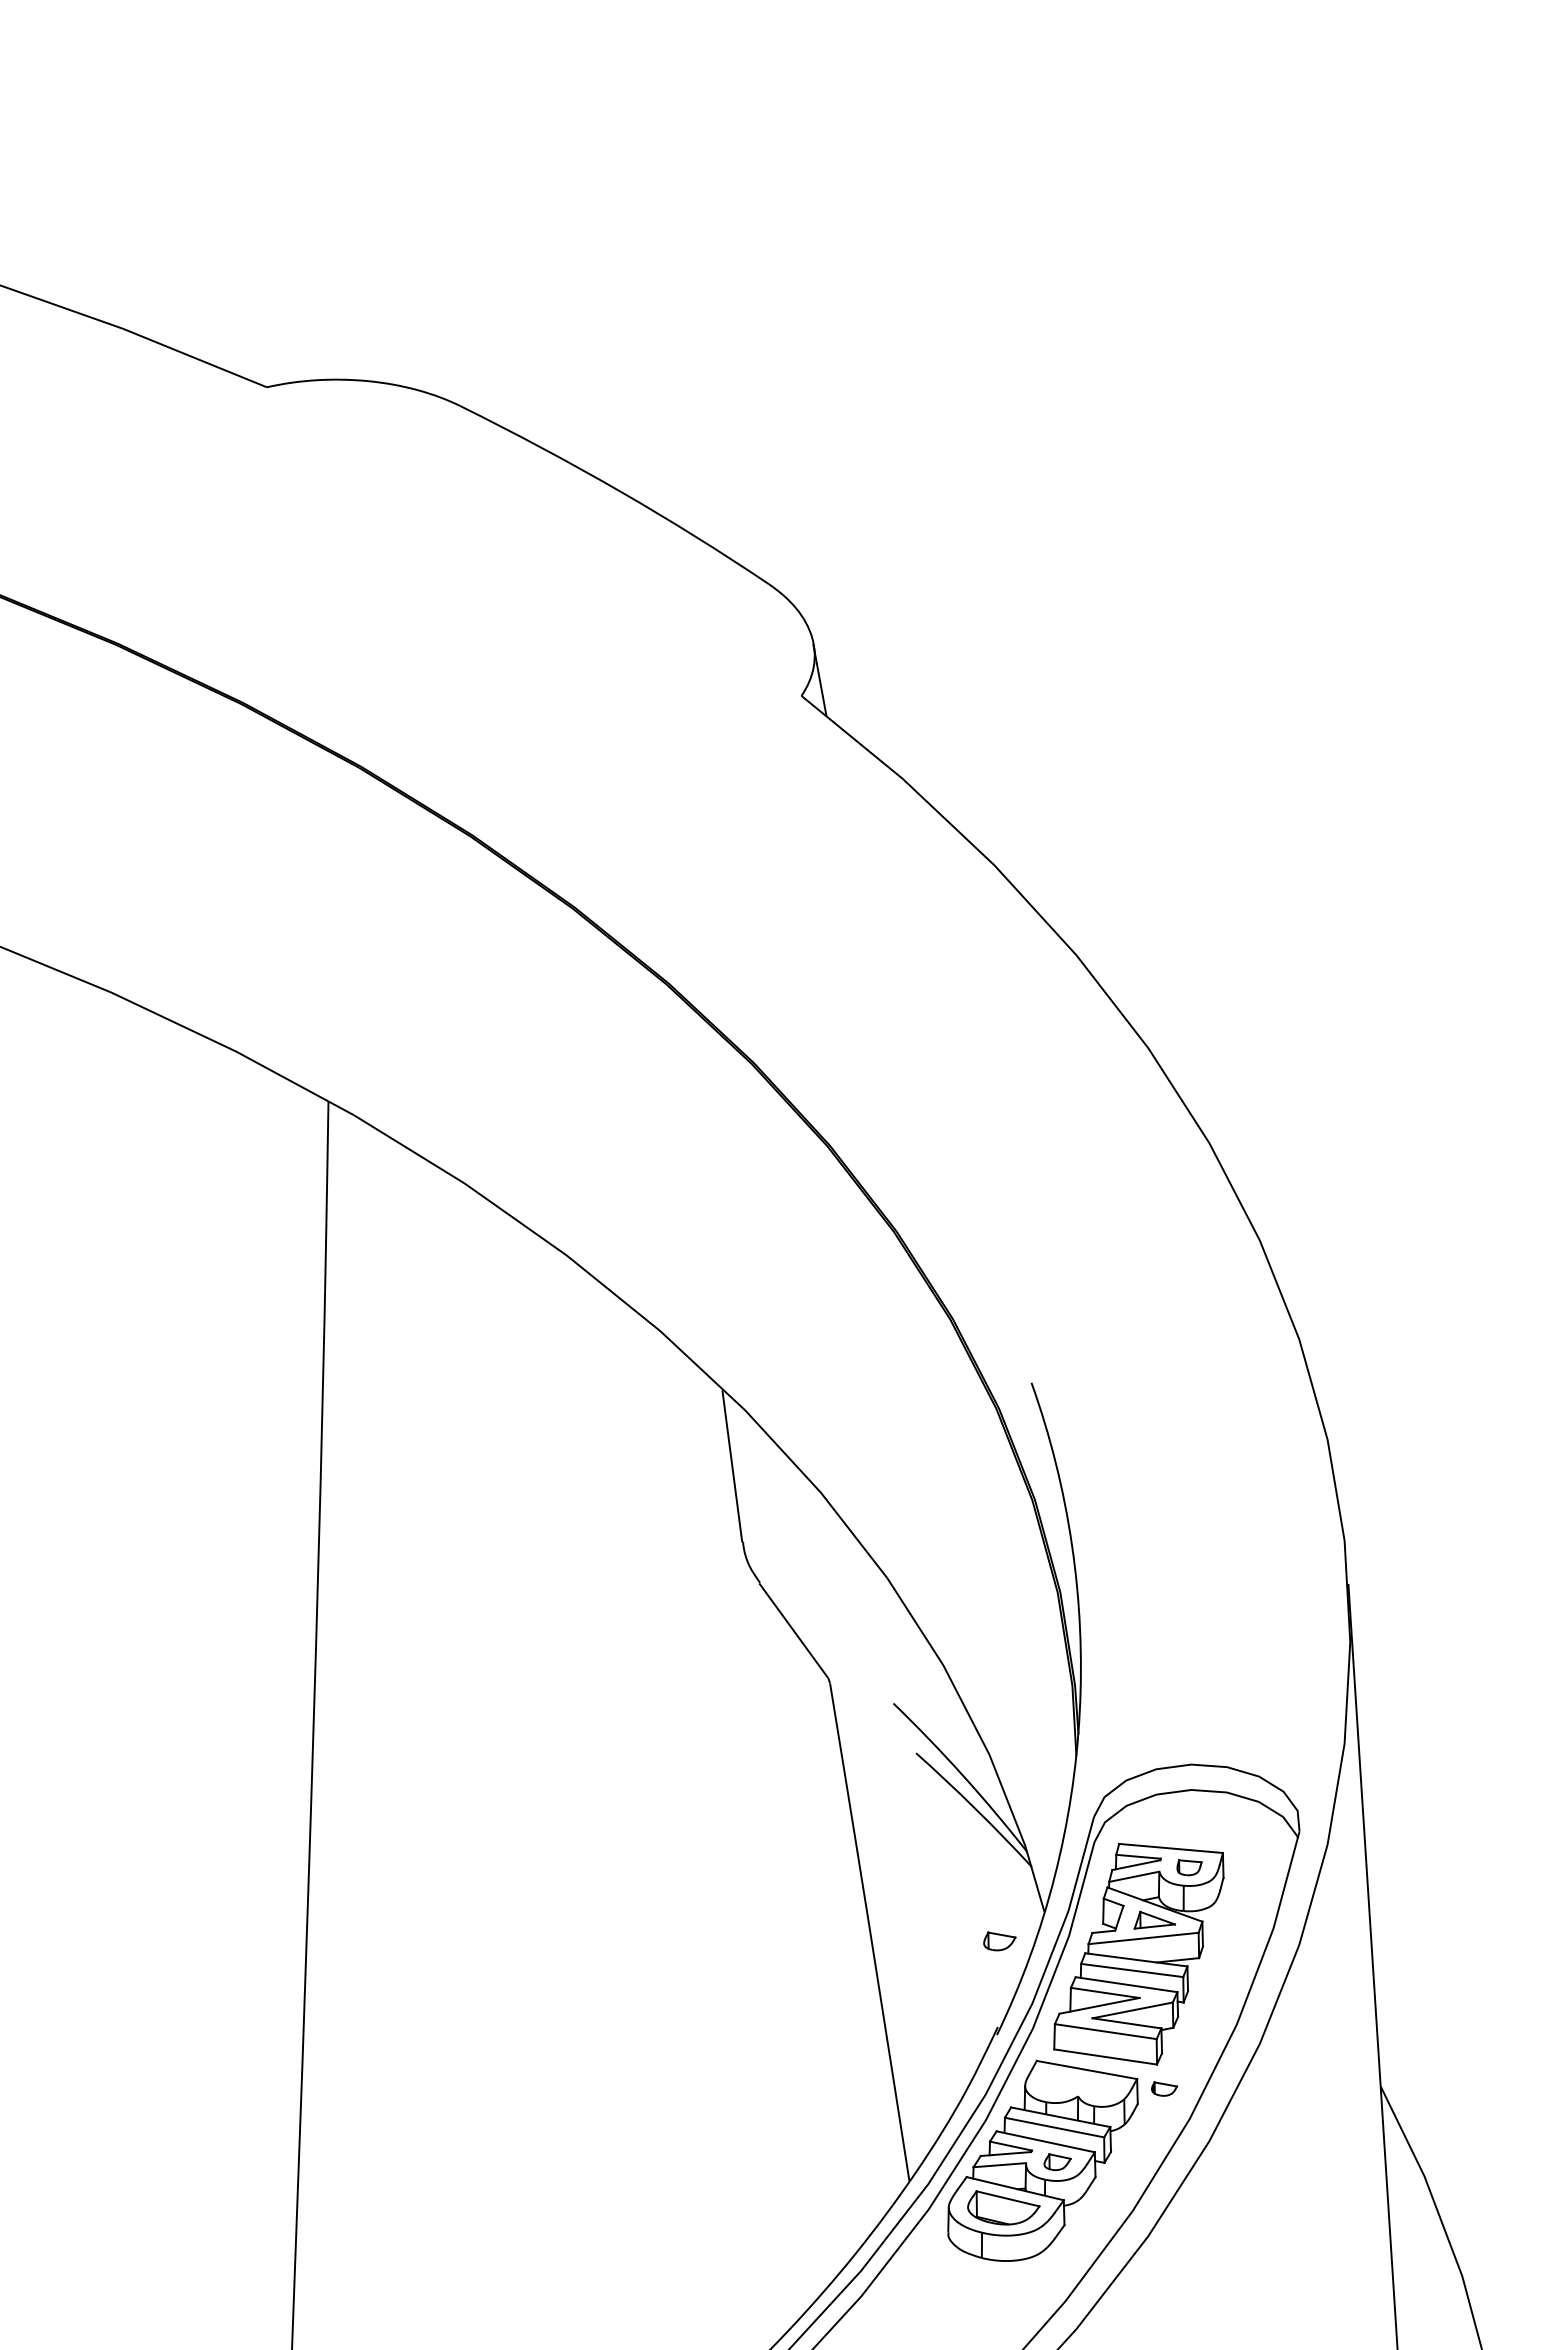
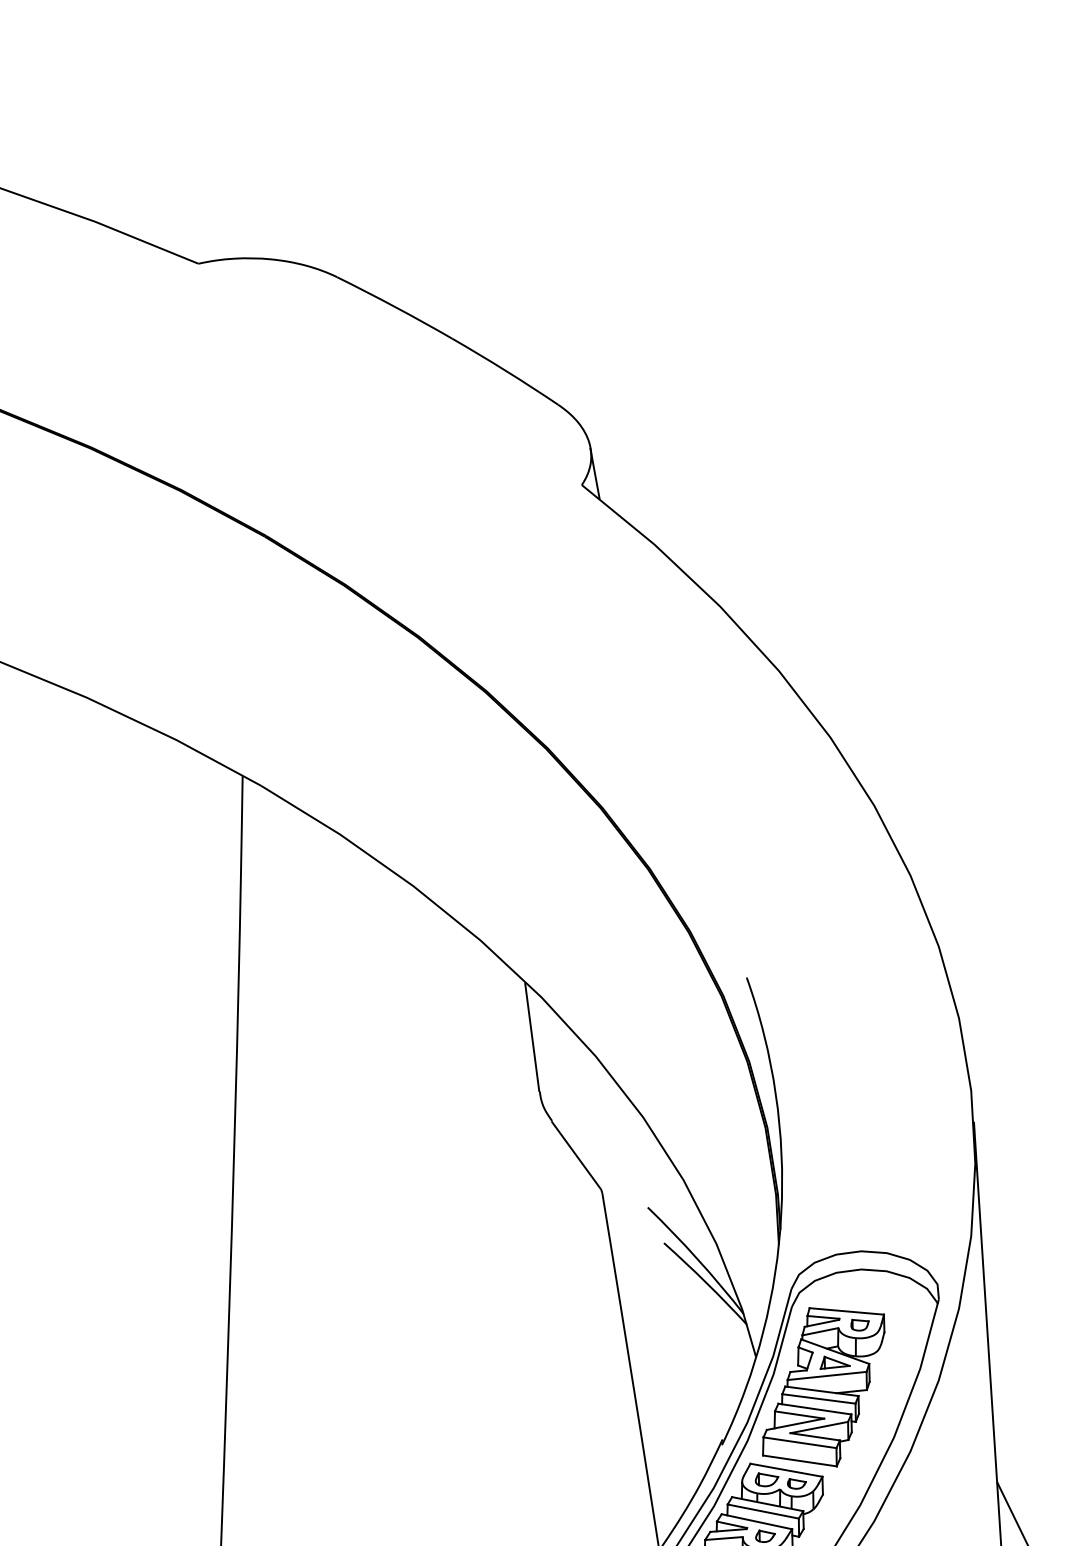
part: (999, 1941) -> (766, 1479), moved
part: (1164, 2088) -> (796, 1483), moved

